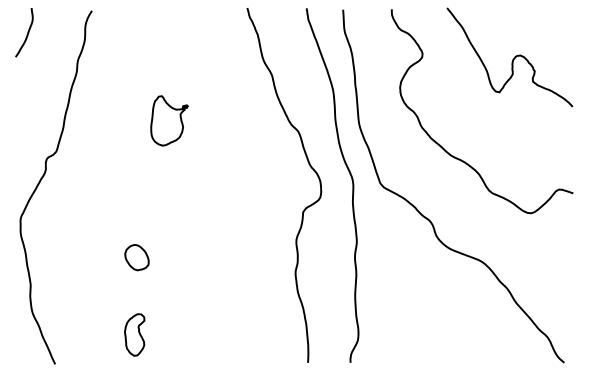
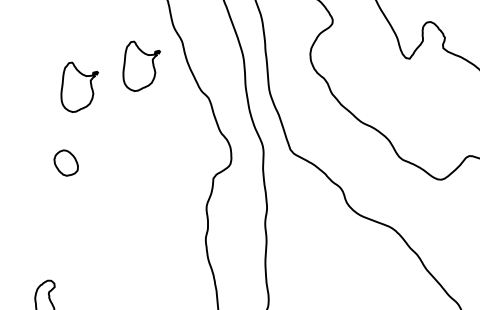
part: (231, 99) -> (141, 65), added
part: (136, 257) -> (65, 162), moved

